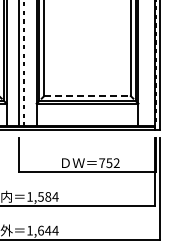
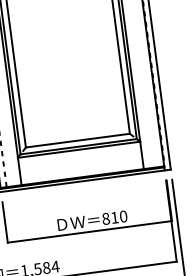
line: (88, 96) -> (79, 140), dashed -> solid
text: (109, 163) -> (114, 218), 752 -> 810

